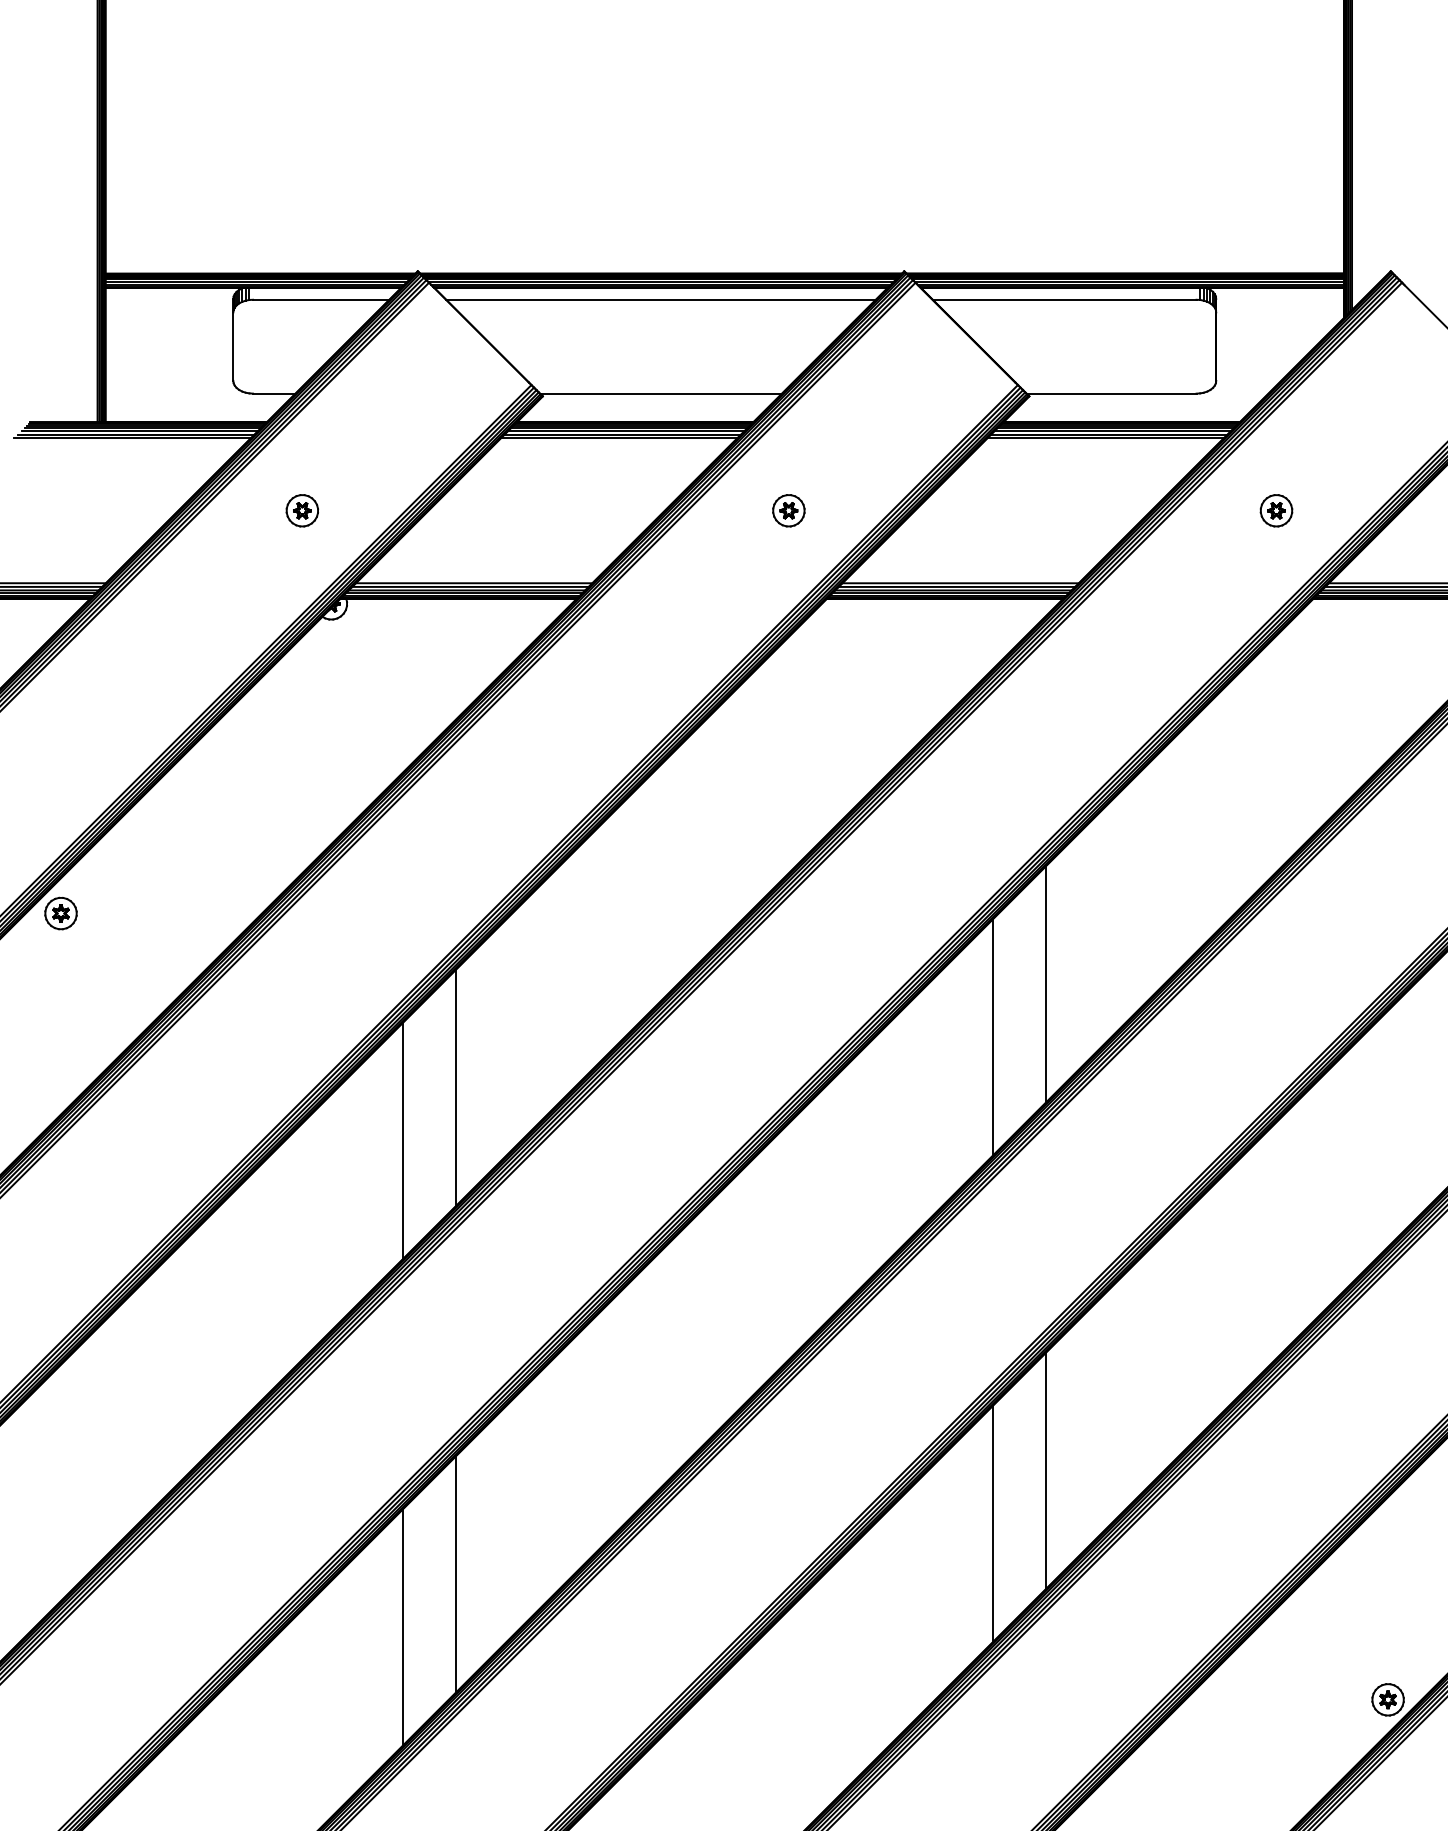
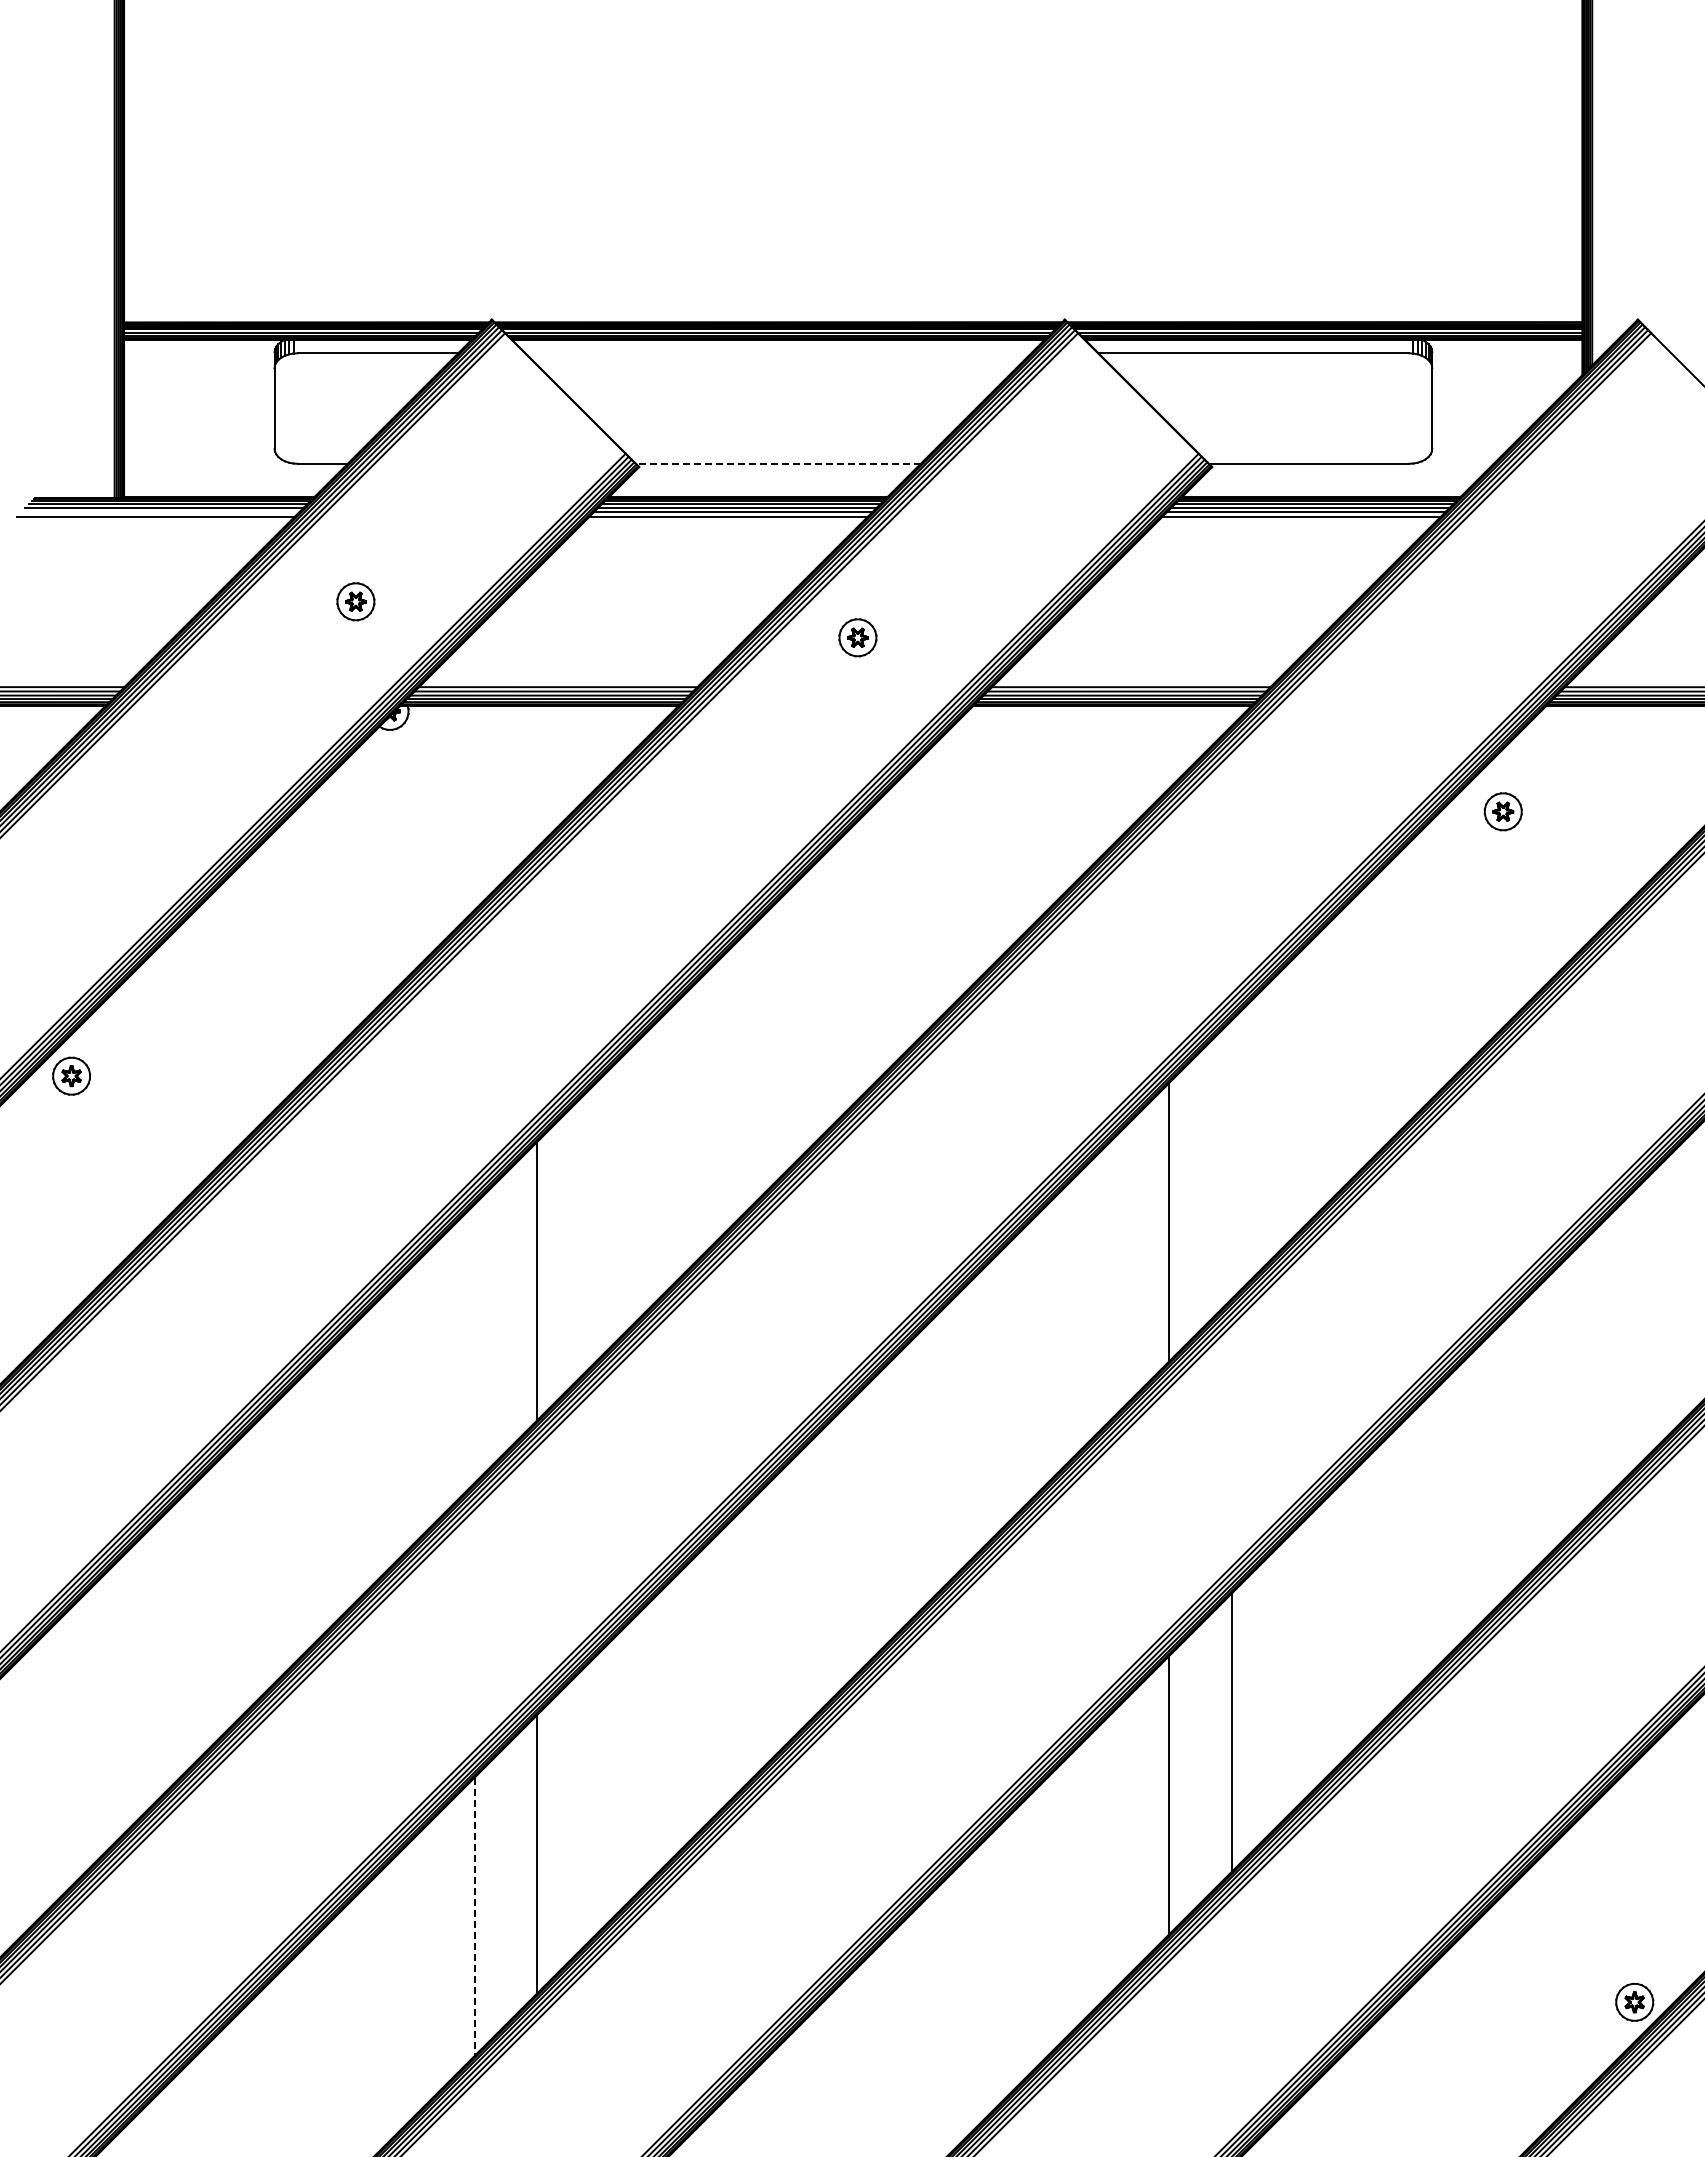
line: (661, 299) -> (778, 353), removed
line: (660, 393) -> (777, 463), solid -> dashed
line: (135, 434) -> (159, 512), removed
part: (788, 510) -> (857, 637), moved
part: (1275, 510) -> (1502, 811), moved
line: (1045, 984) -> (1231, 1159), removed
line: (403, 1140) -> (474, 1343), removed
line: (403, 1627) -> (474, 1917), solid -> dashed

